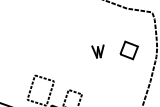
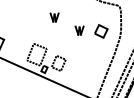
part: (61, 35) -> (54, 17), added

